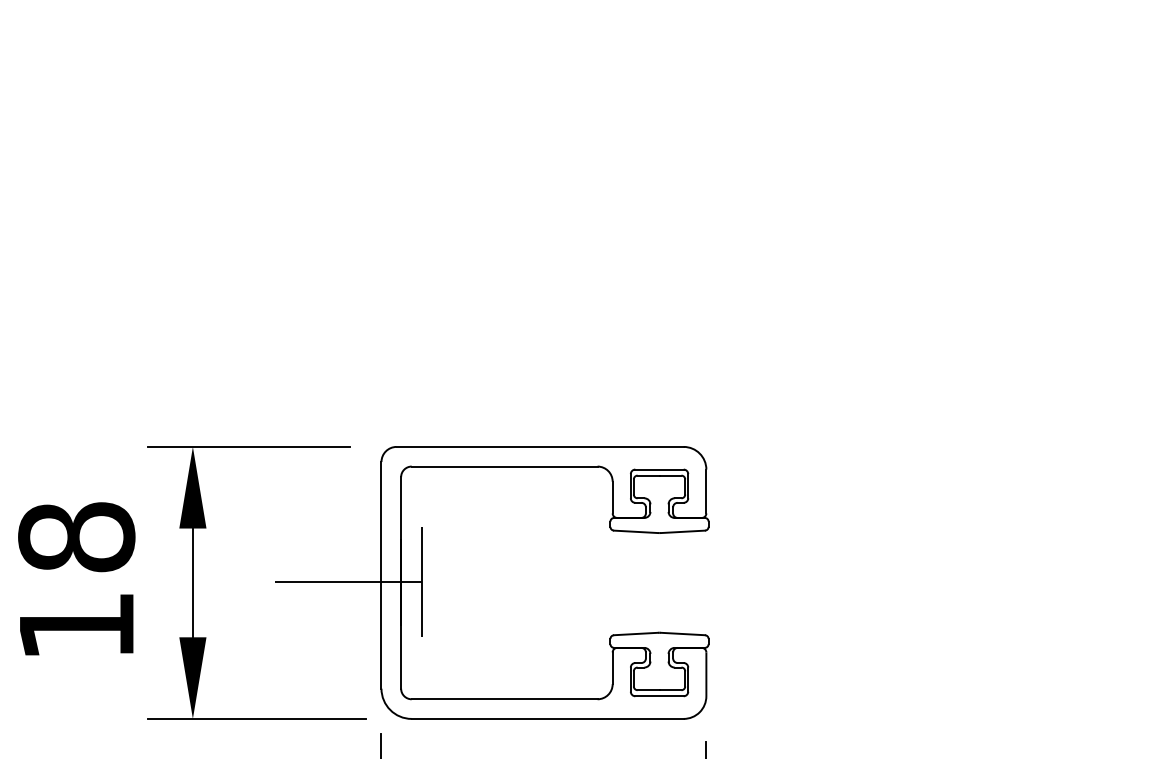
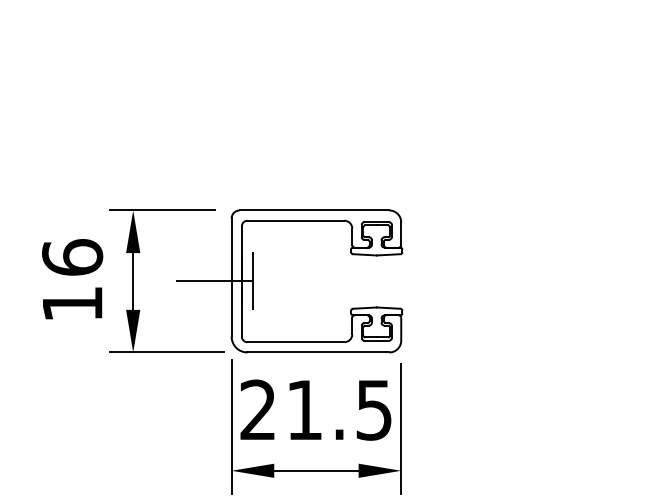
text: (76, 536) -> (72, 257), 18 -> 16

